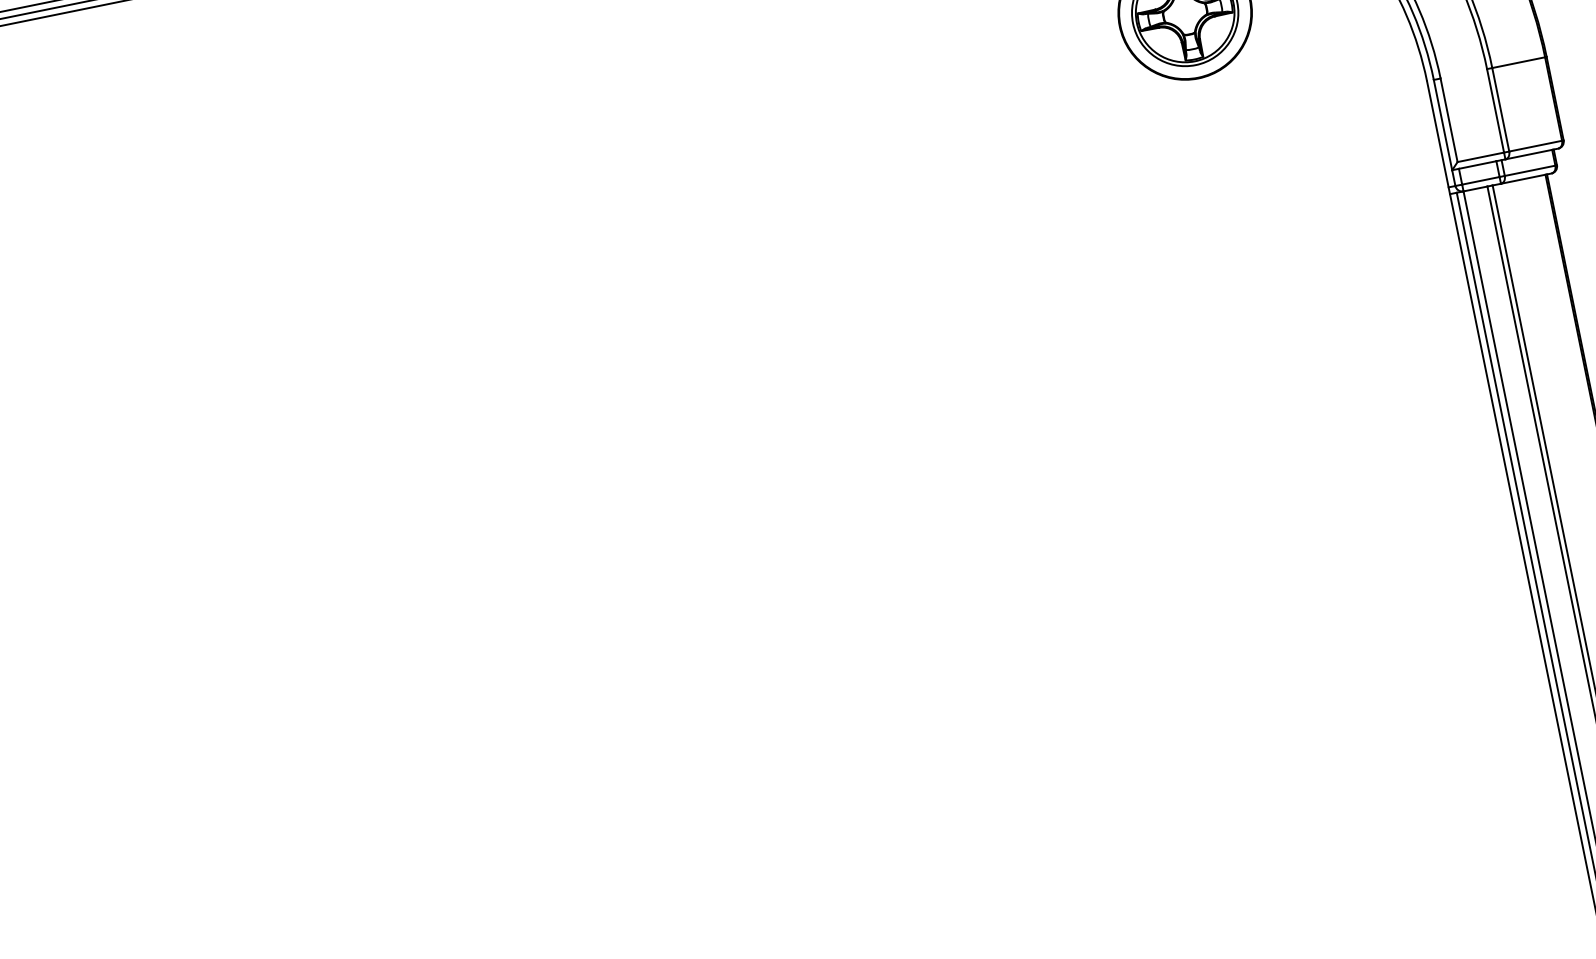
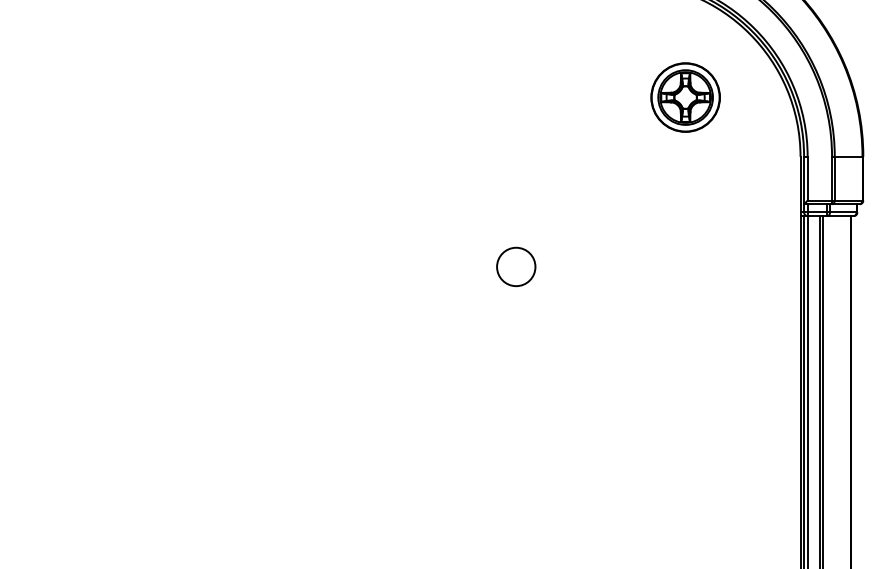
circle: (928, 400) -> (516, 266), added

